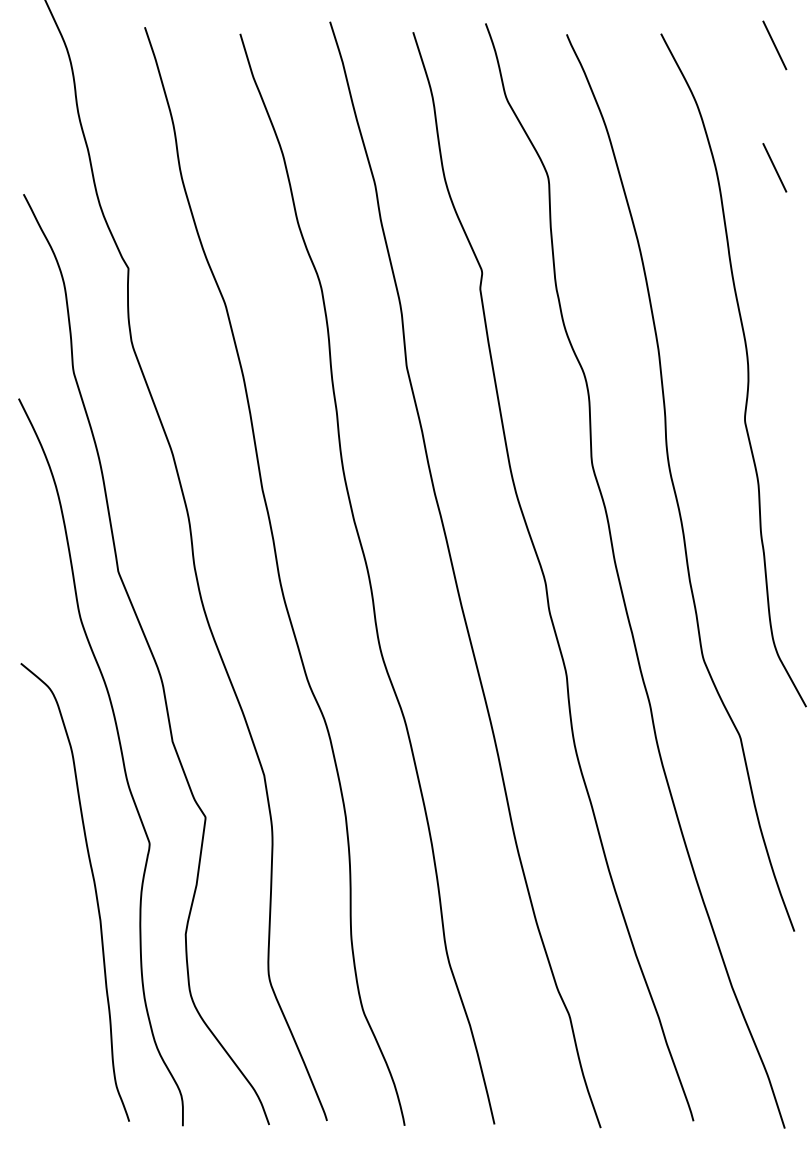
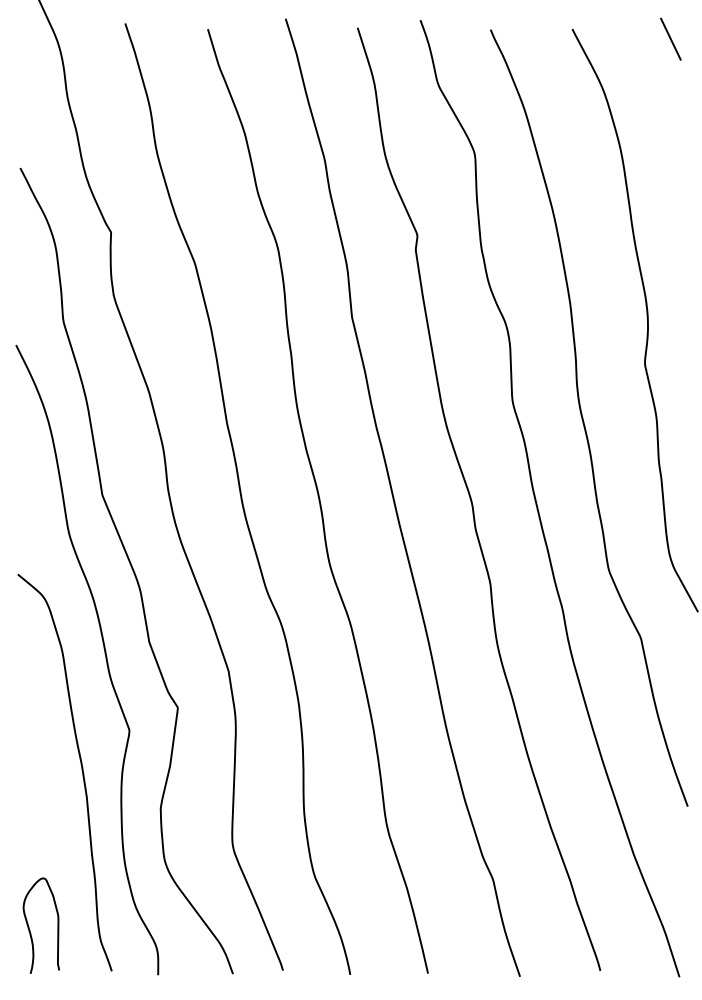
line: (774, 167) -> (670, 144), removed
curve: (34, 1069) -> (29, 926), added

